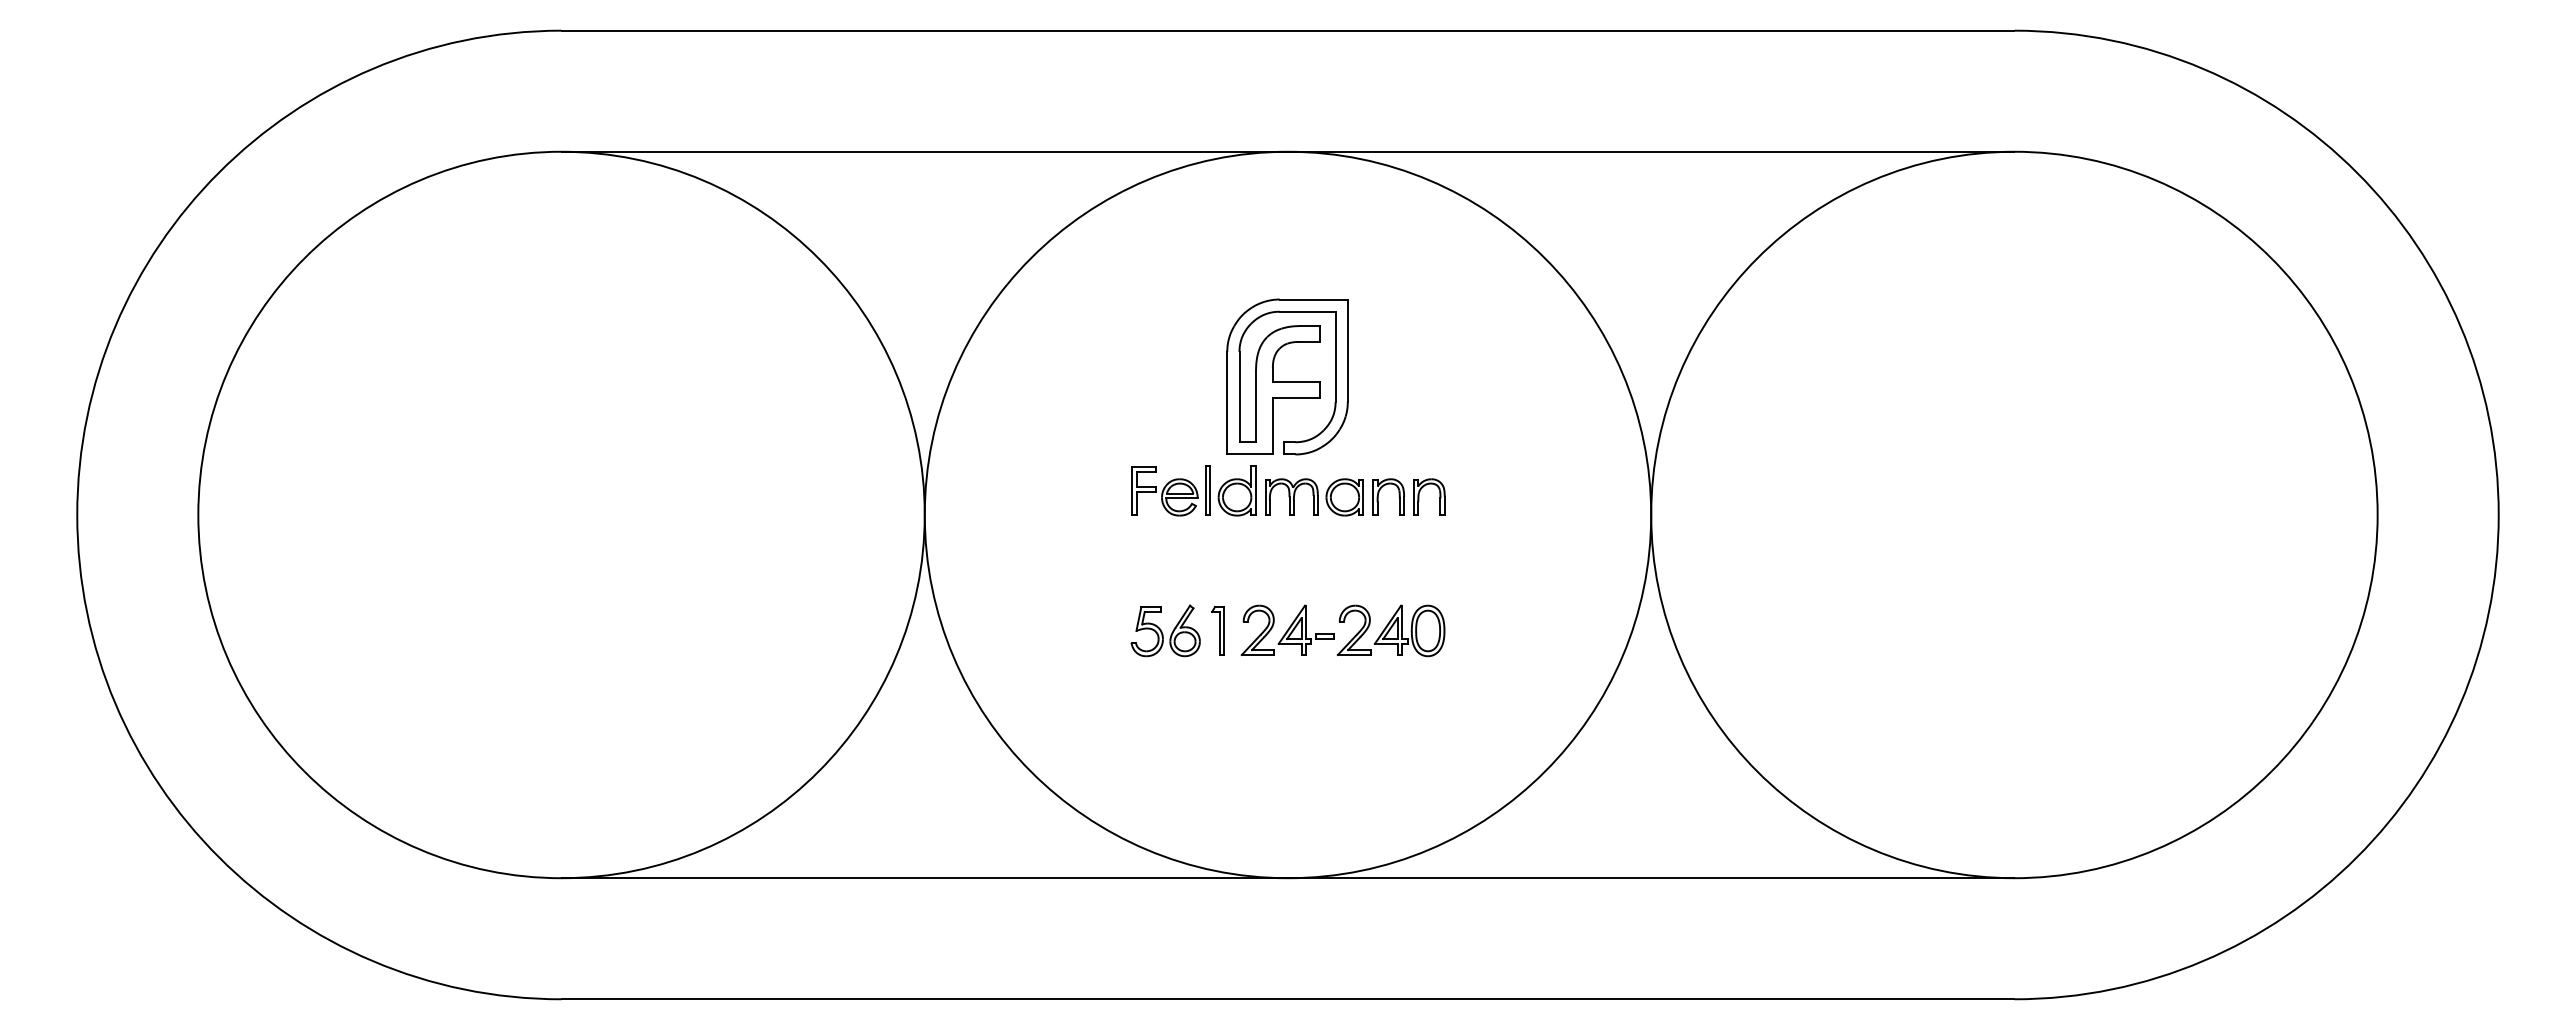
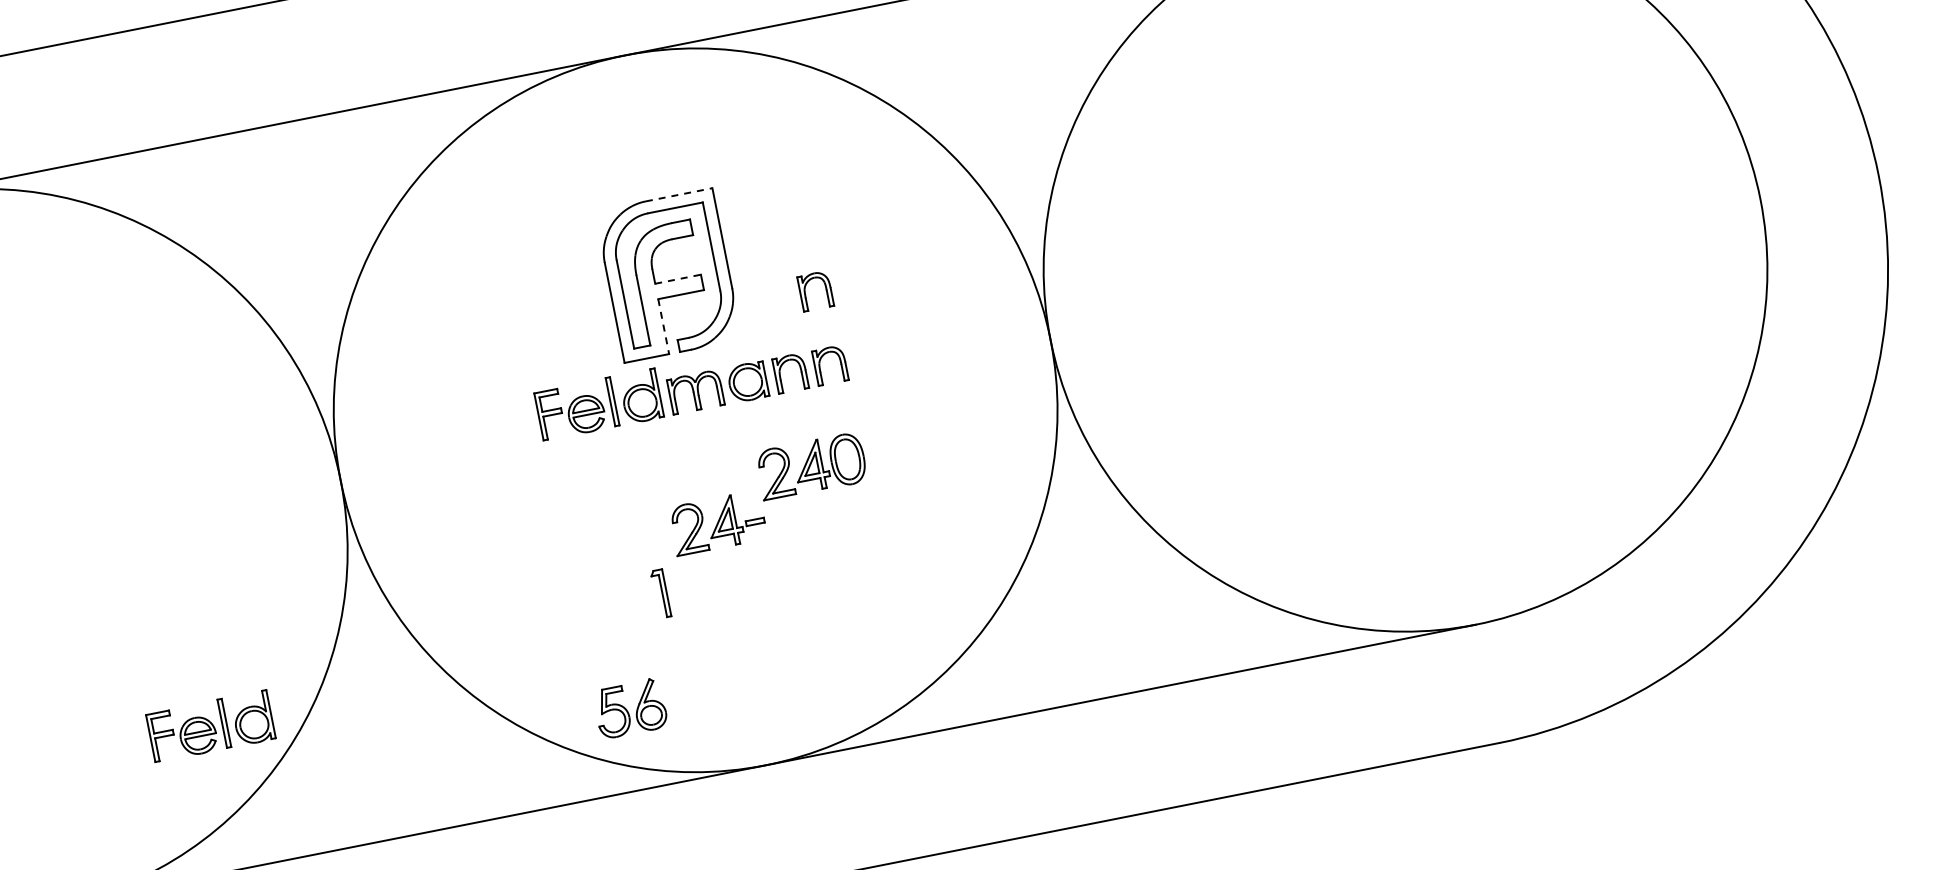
line: (1314, 299) -> (679, 194), solid -> dashed
line: (1296, 382) -> (678, 279), solid -> dashed
part: (1419, 420) -> (805, 292), added
line: (1272, 426) -> (663, 326), solid -> dashed
part: (1165, 630) -> (630, 708), moved
part: (1217, 630) -> (660, 593), moved
part: (1390, 630) -> (810, 466), moved
part: (748, 731) -> (210, 726), added

